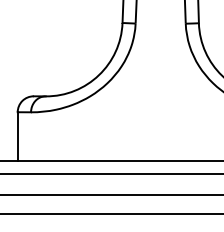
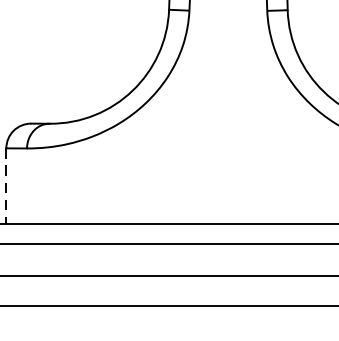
line: (17, 137) -> (5, 187), solid -> dashed

